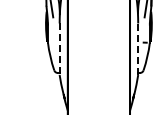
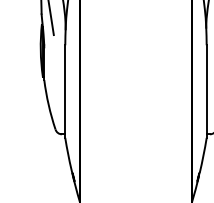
line: (59, 49) -> (65, 92), dashed -> solid
line: (138, 49) -> (207, 92), dashed -> solid

